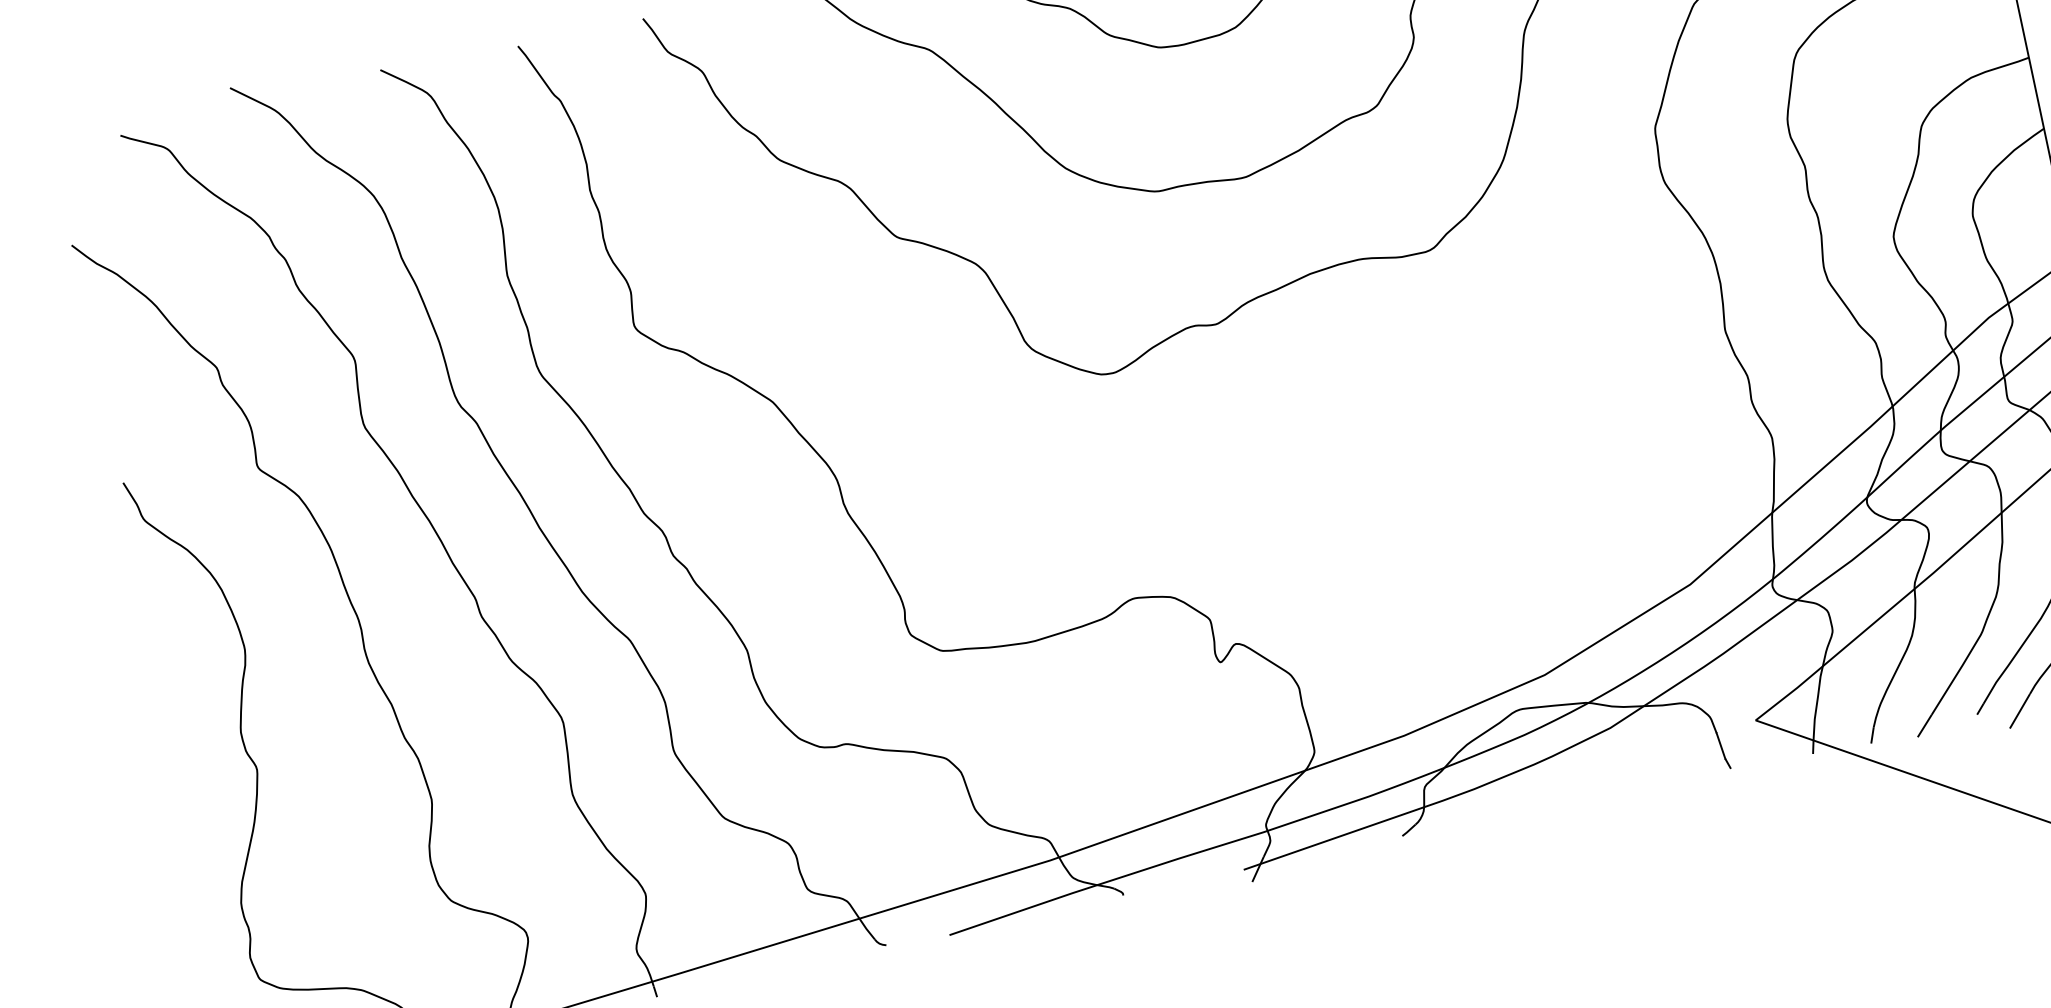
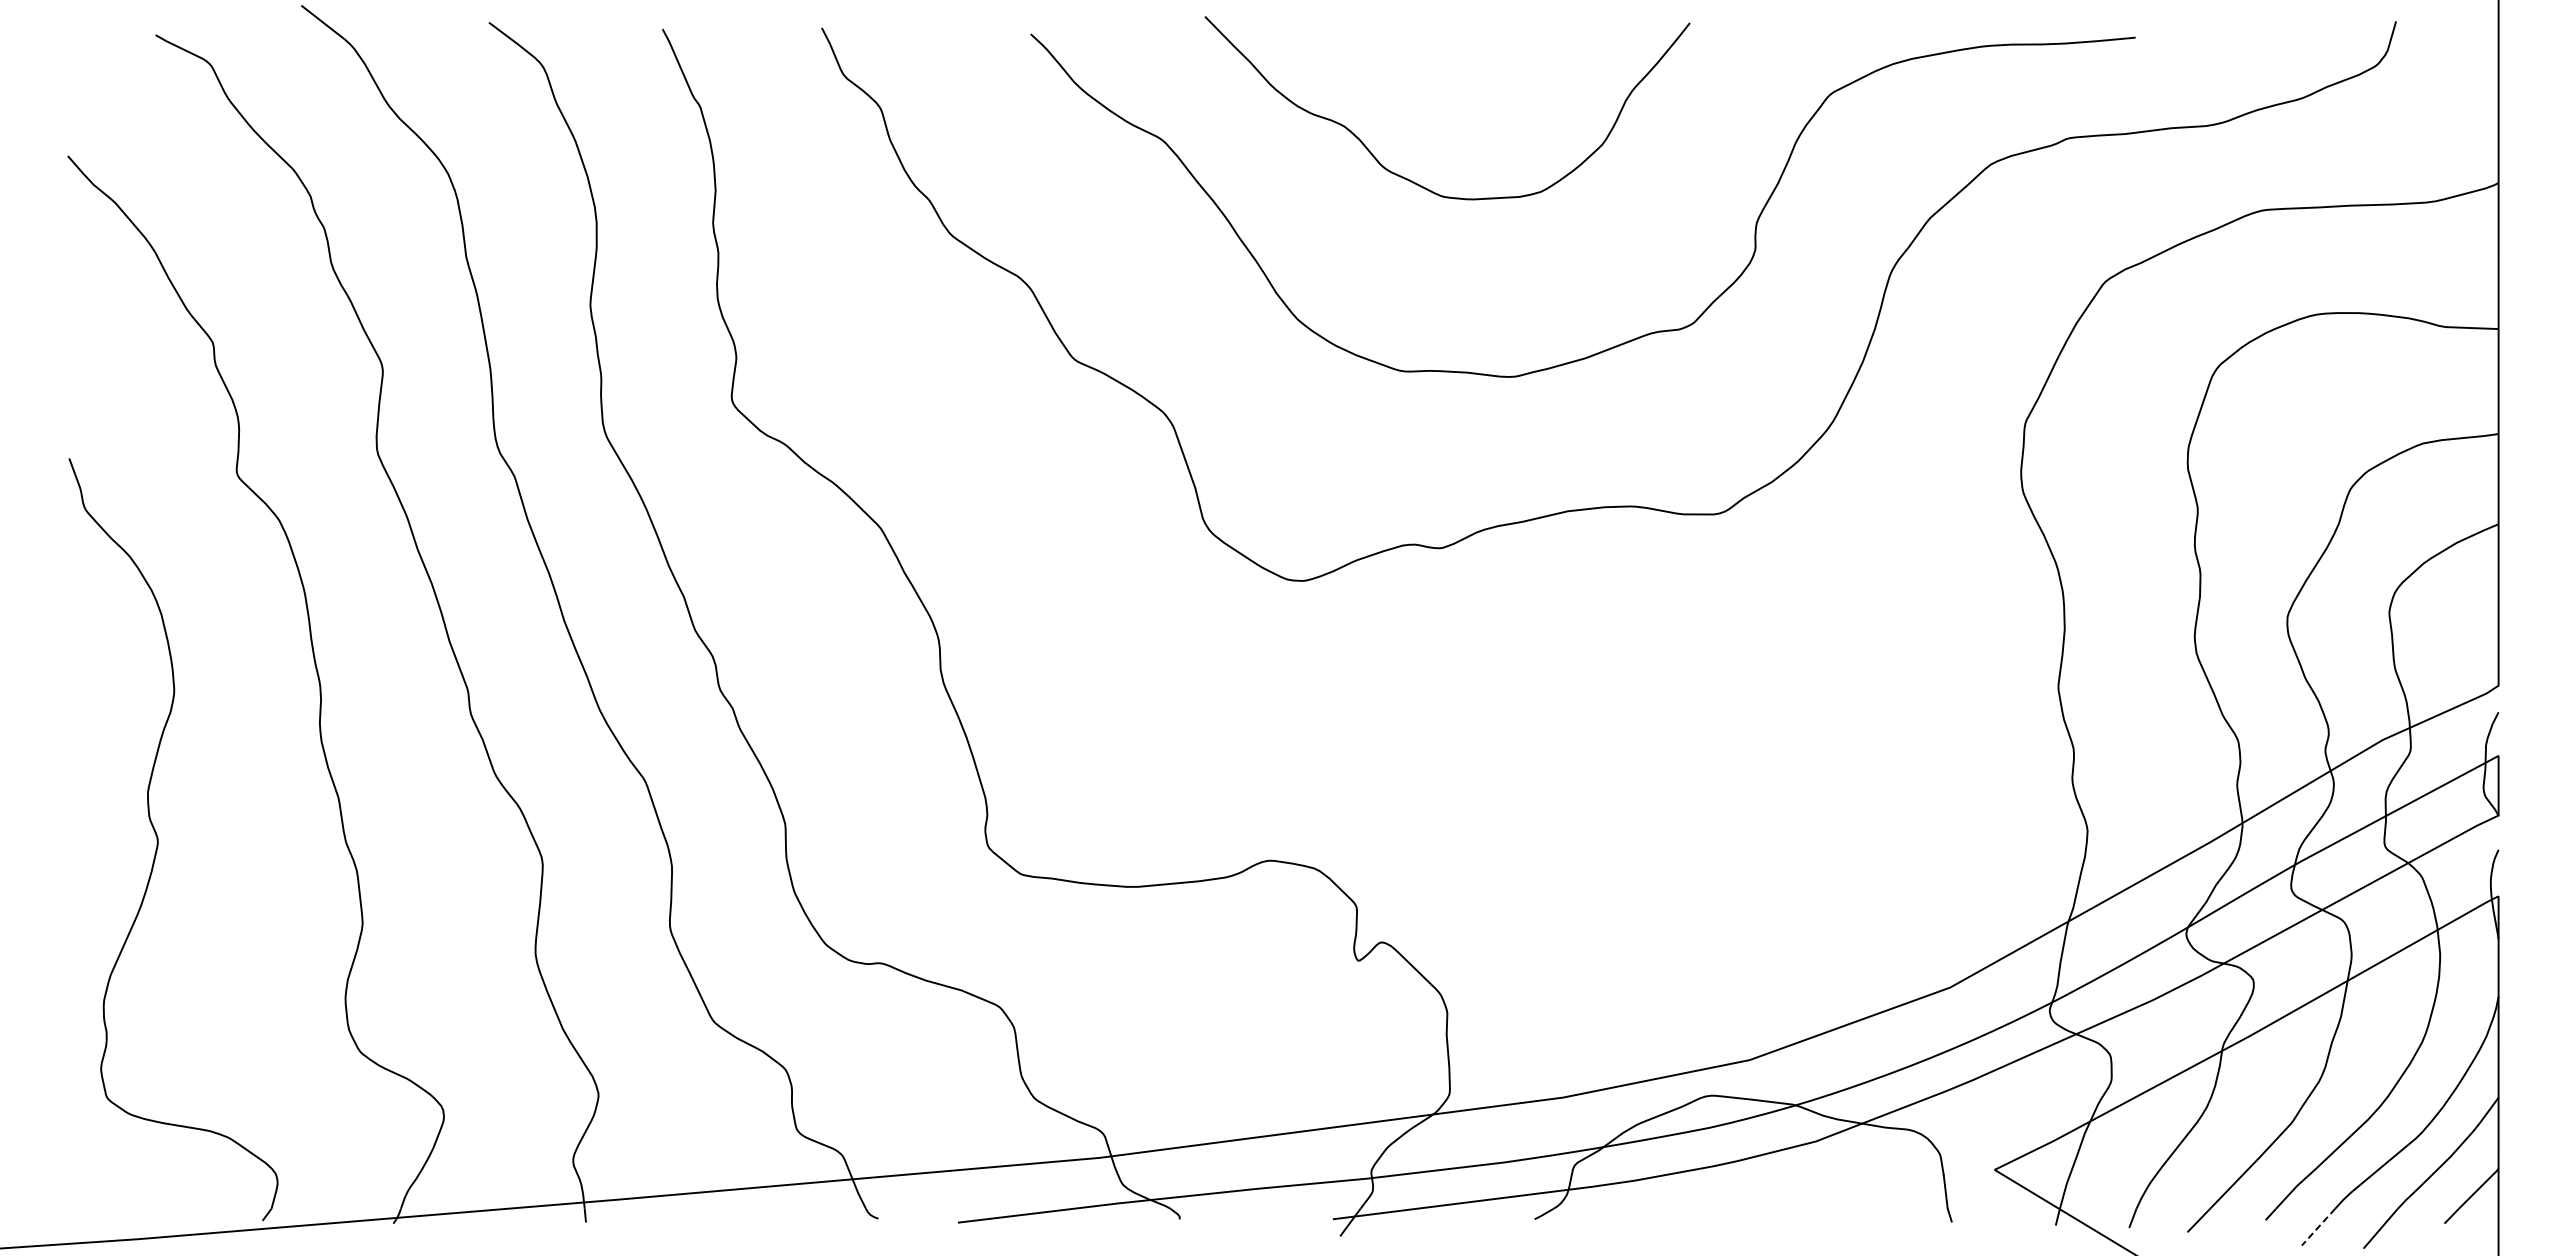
line: (2019, 711) -> (2318, 1227), solid -> dashed

